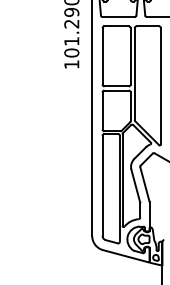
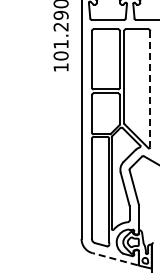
line: (160, 86) -> (149, 89), solid -> dashed
line: (125, 256) -> (114, 259), solid -> dashed

